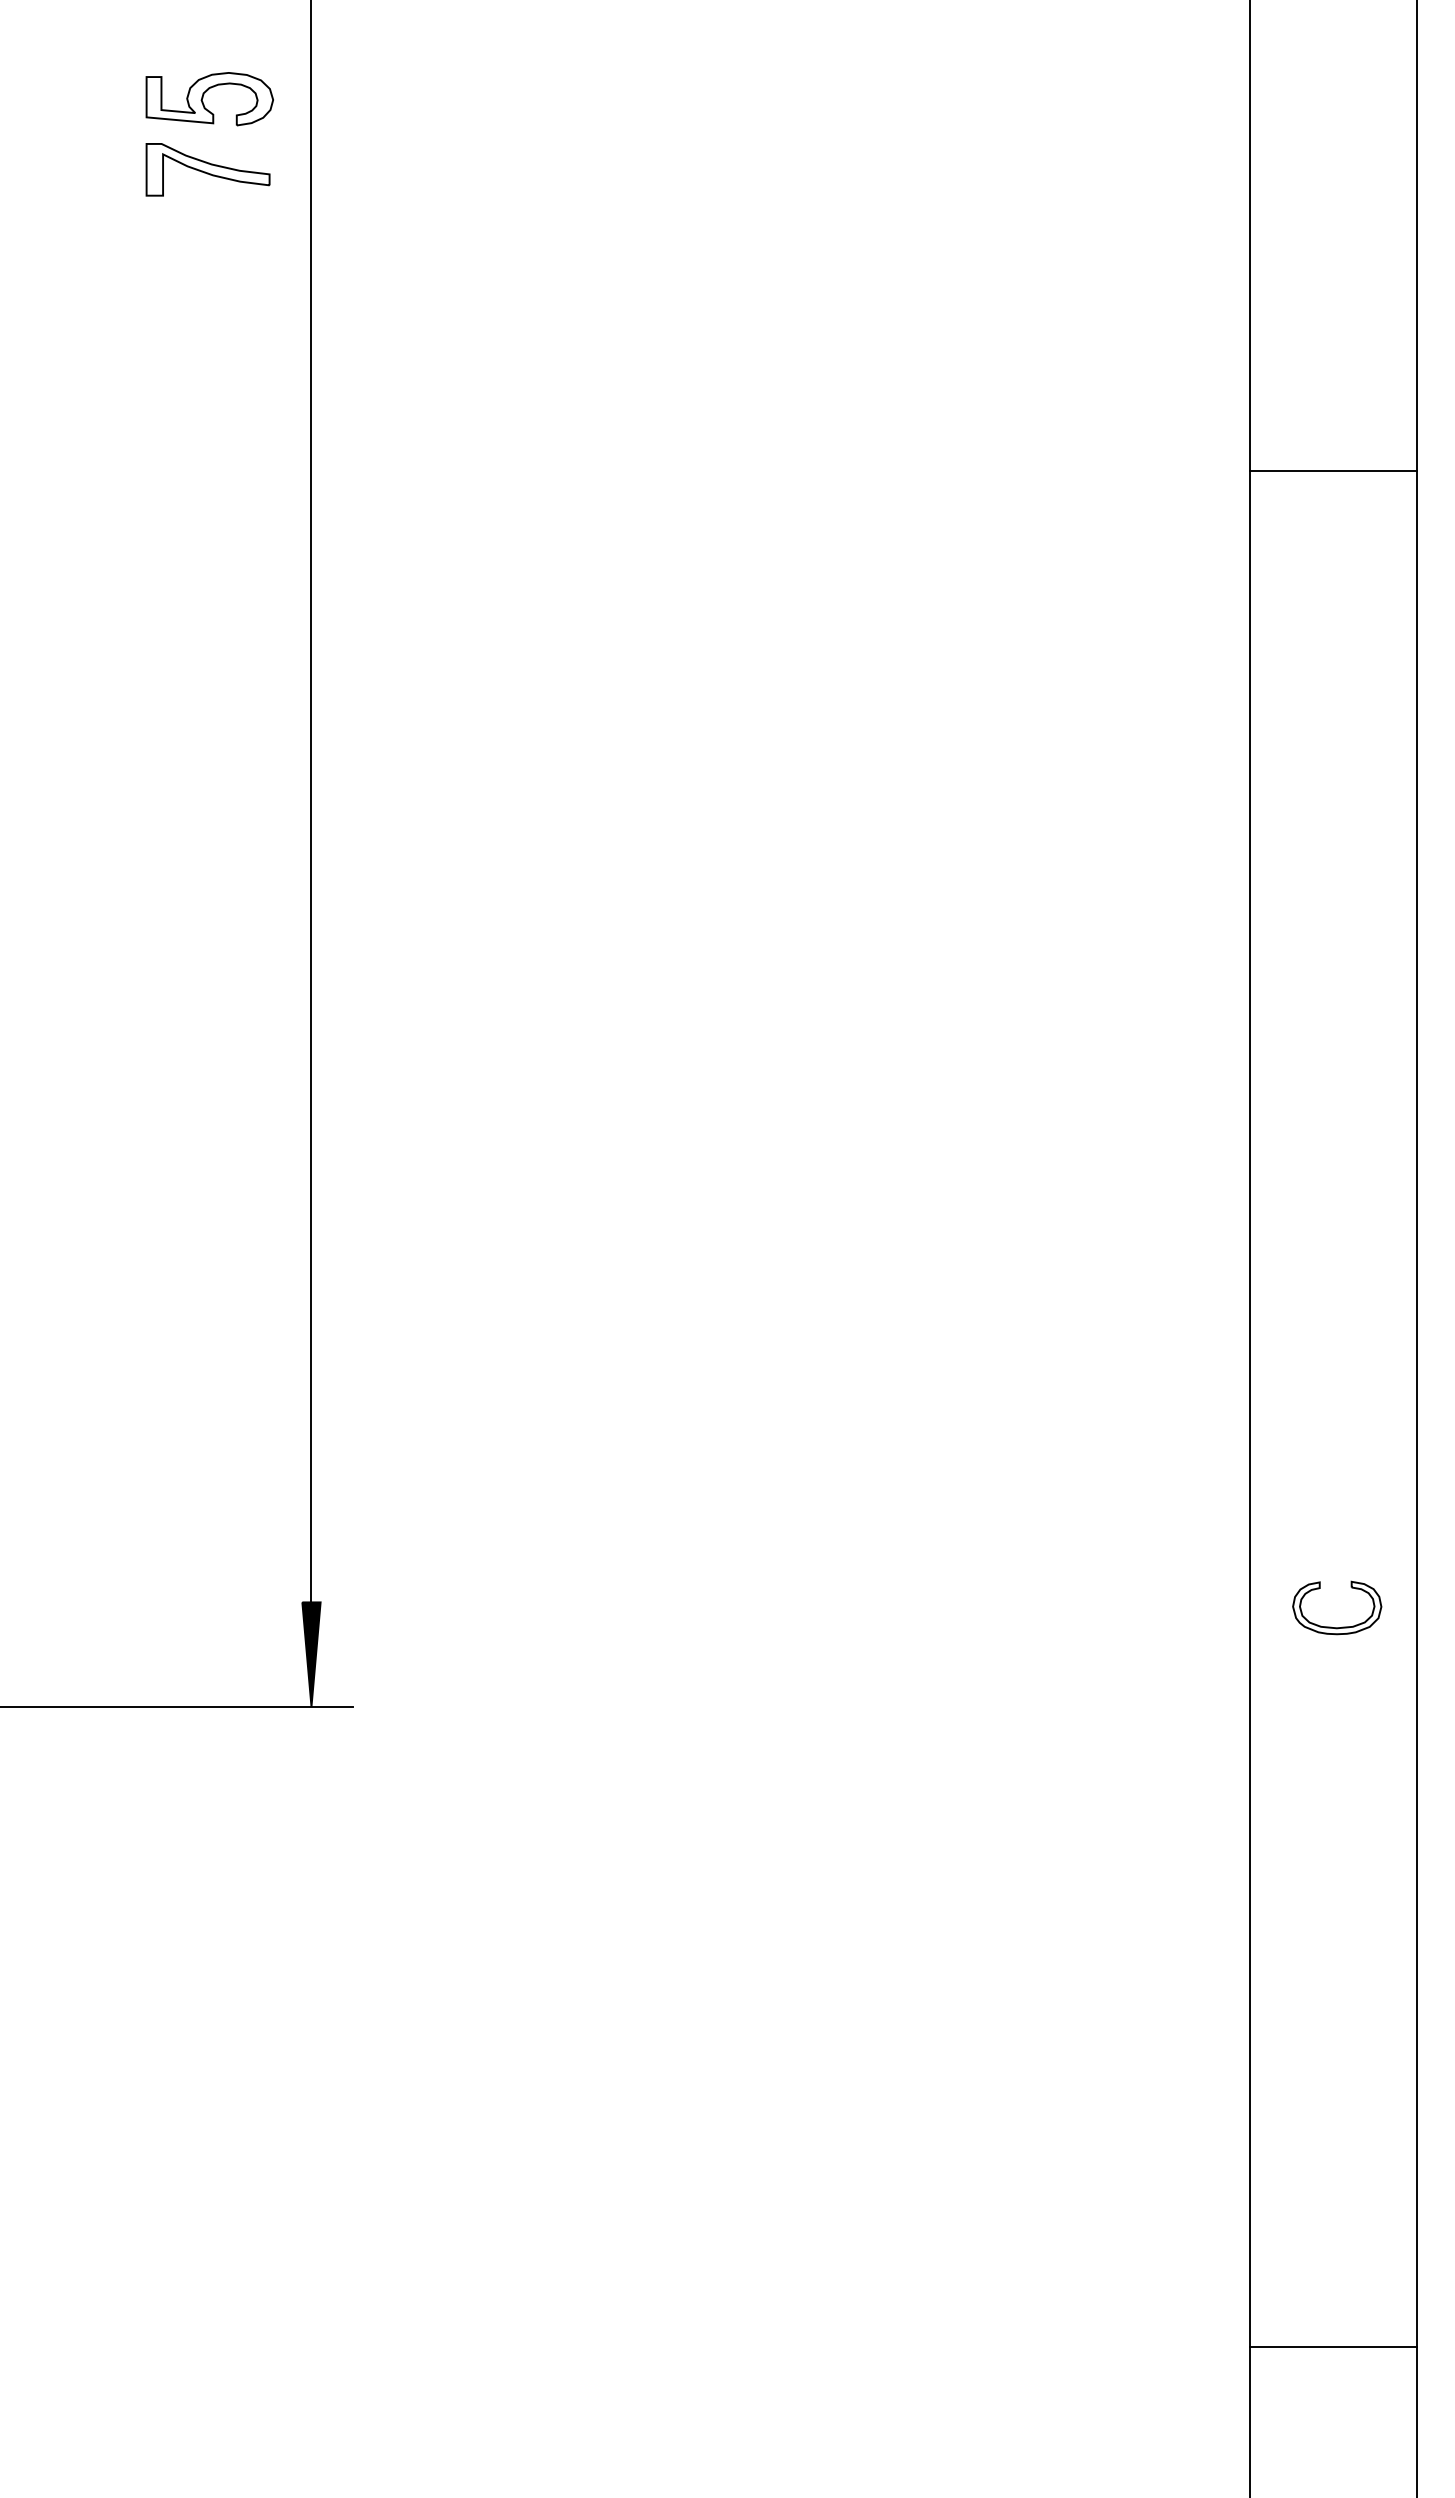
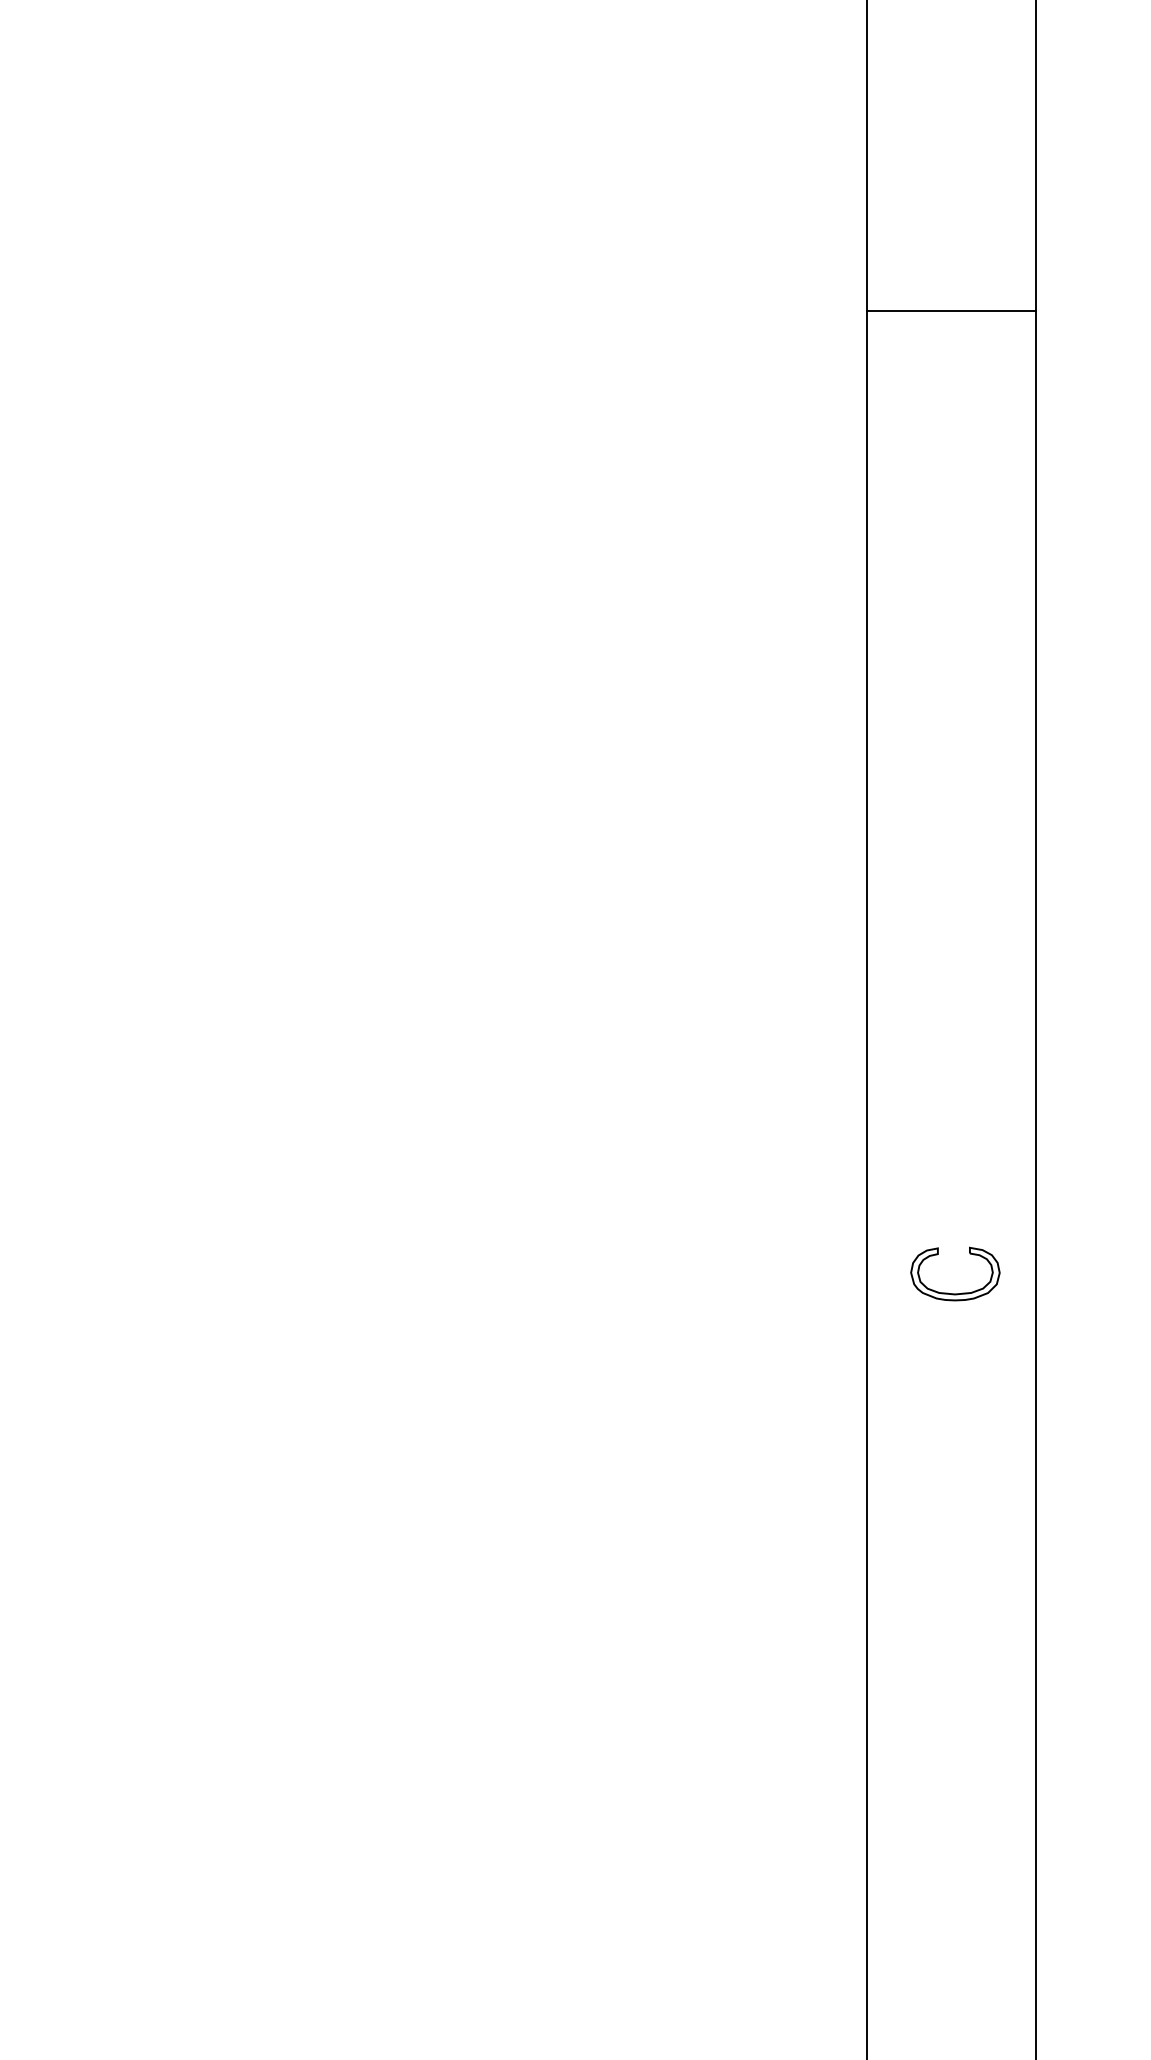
line: (1333, 470) -> (951, 310), moved
part: (1342, 1626) -> (960, 1292), moved

